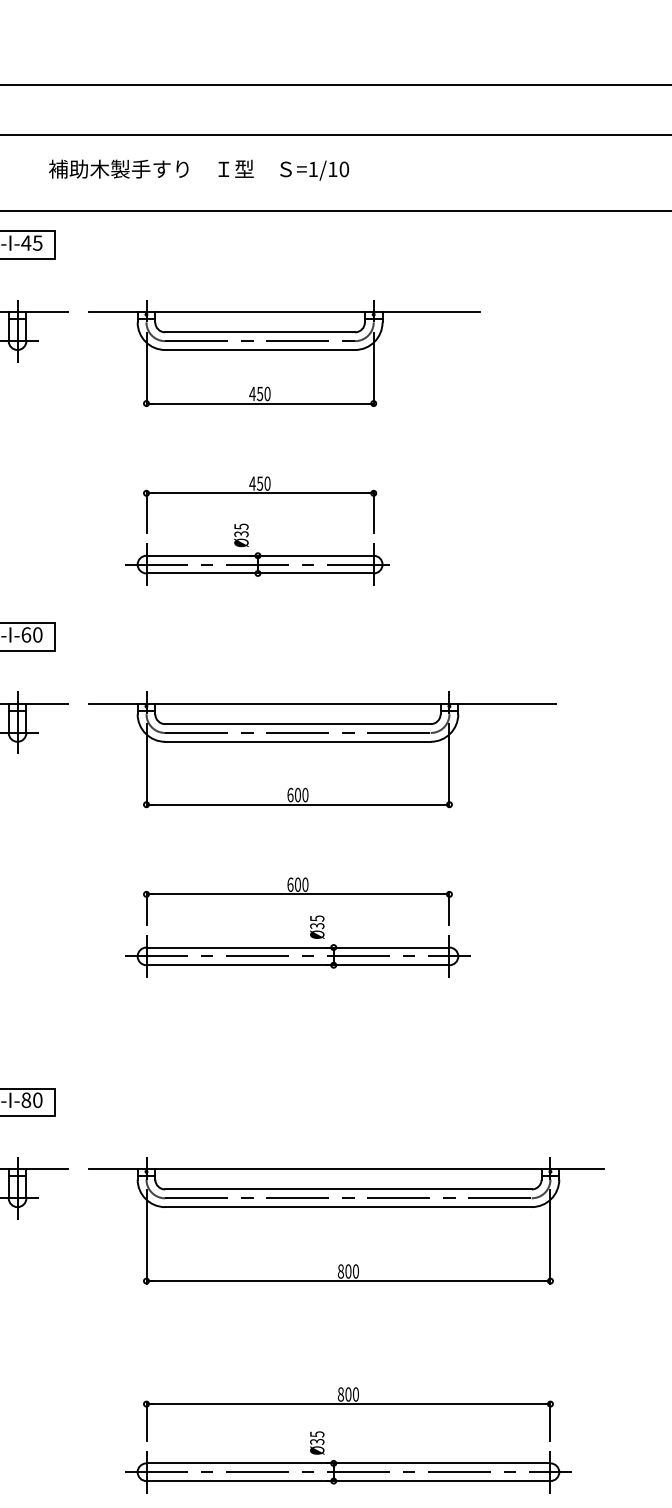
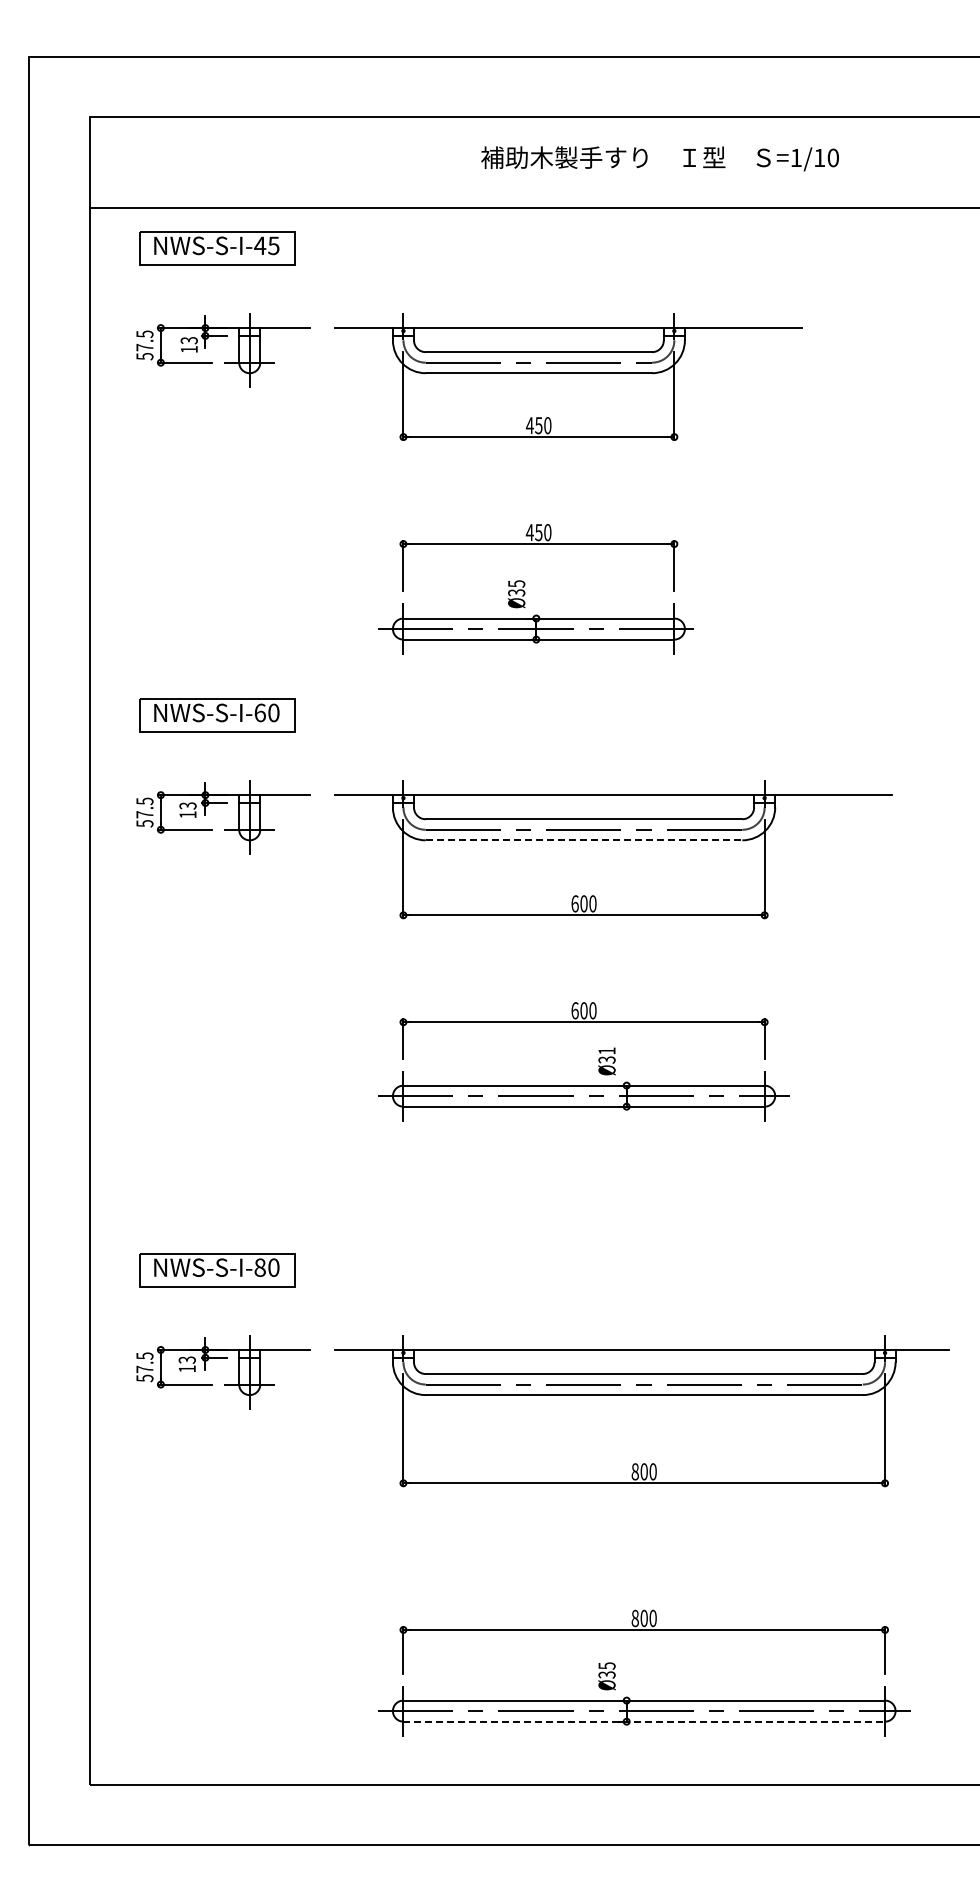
text: (198, 169) -> (659, 158), moved
line: (298, 741) -> (584, 840), solid -> dashed
text: (316, 918) -> (606, 1050), Ø35 -> Ø31
line: (348, 1480) -> (644, 1721), solid -> dashed

